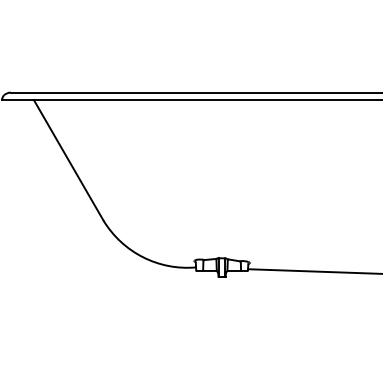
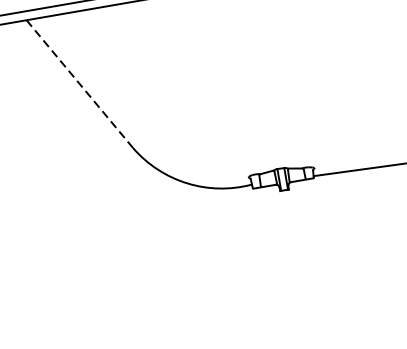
line: (68, 160) -> (79, 84), solid -> dashed

